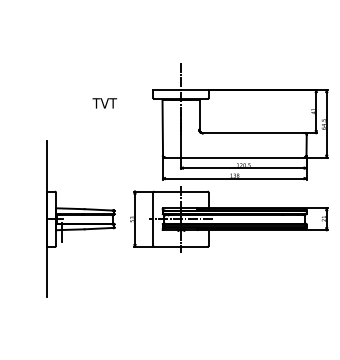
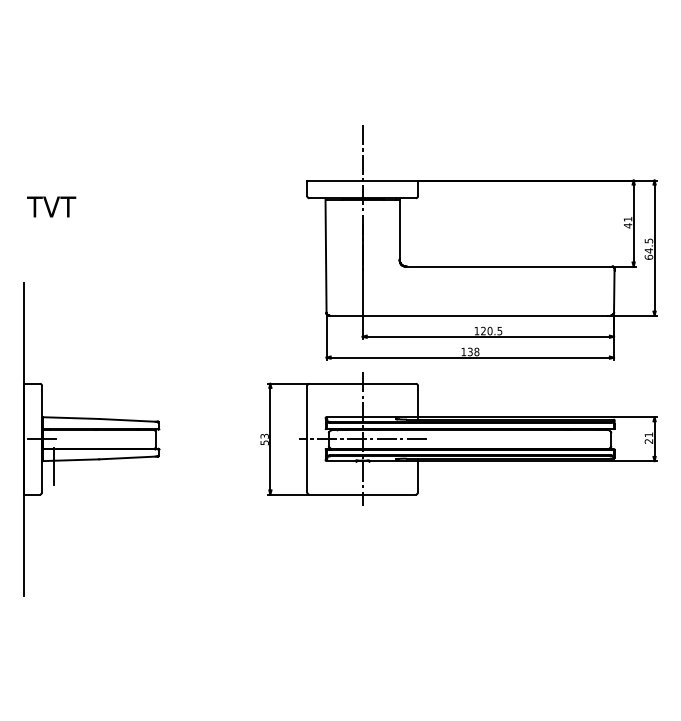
text: (104, 103) -> (50, 207), moved
part: (80, 218) -> (91, 437), moved

